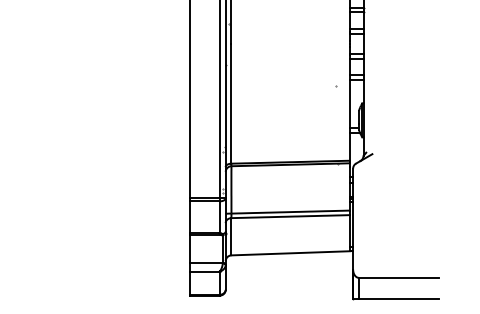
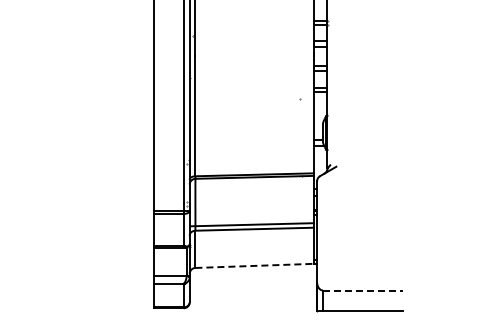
line: (291, 252) -> (255, 265), solid -> dashed
line: (399, 277) -> (363, 290), solid -> dashed

